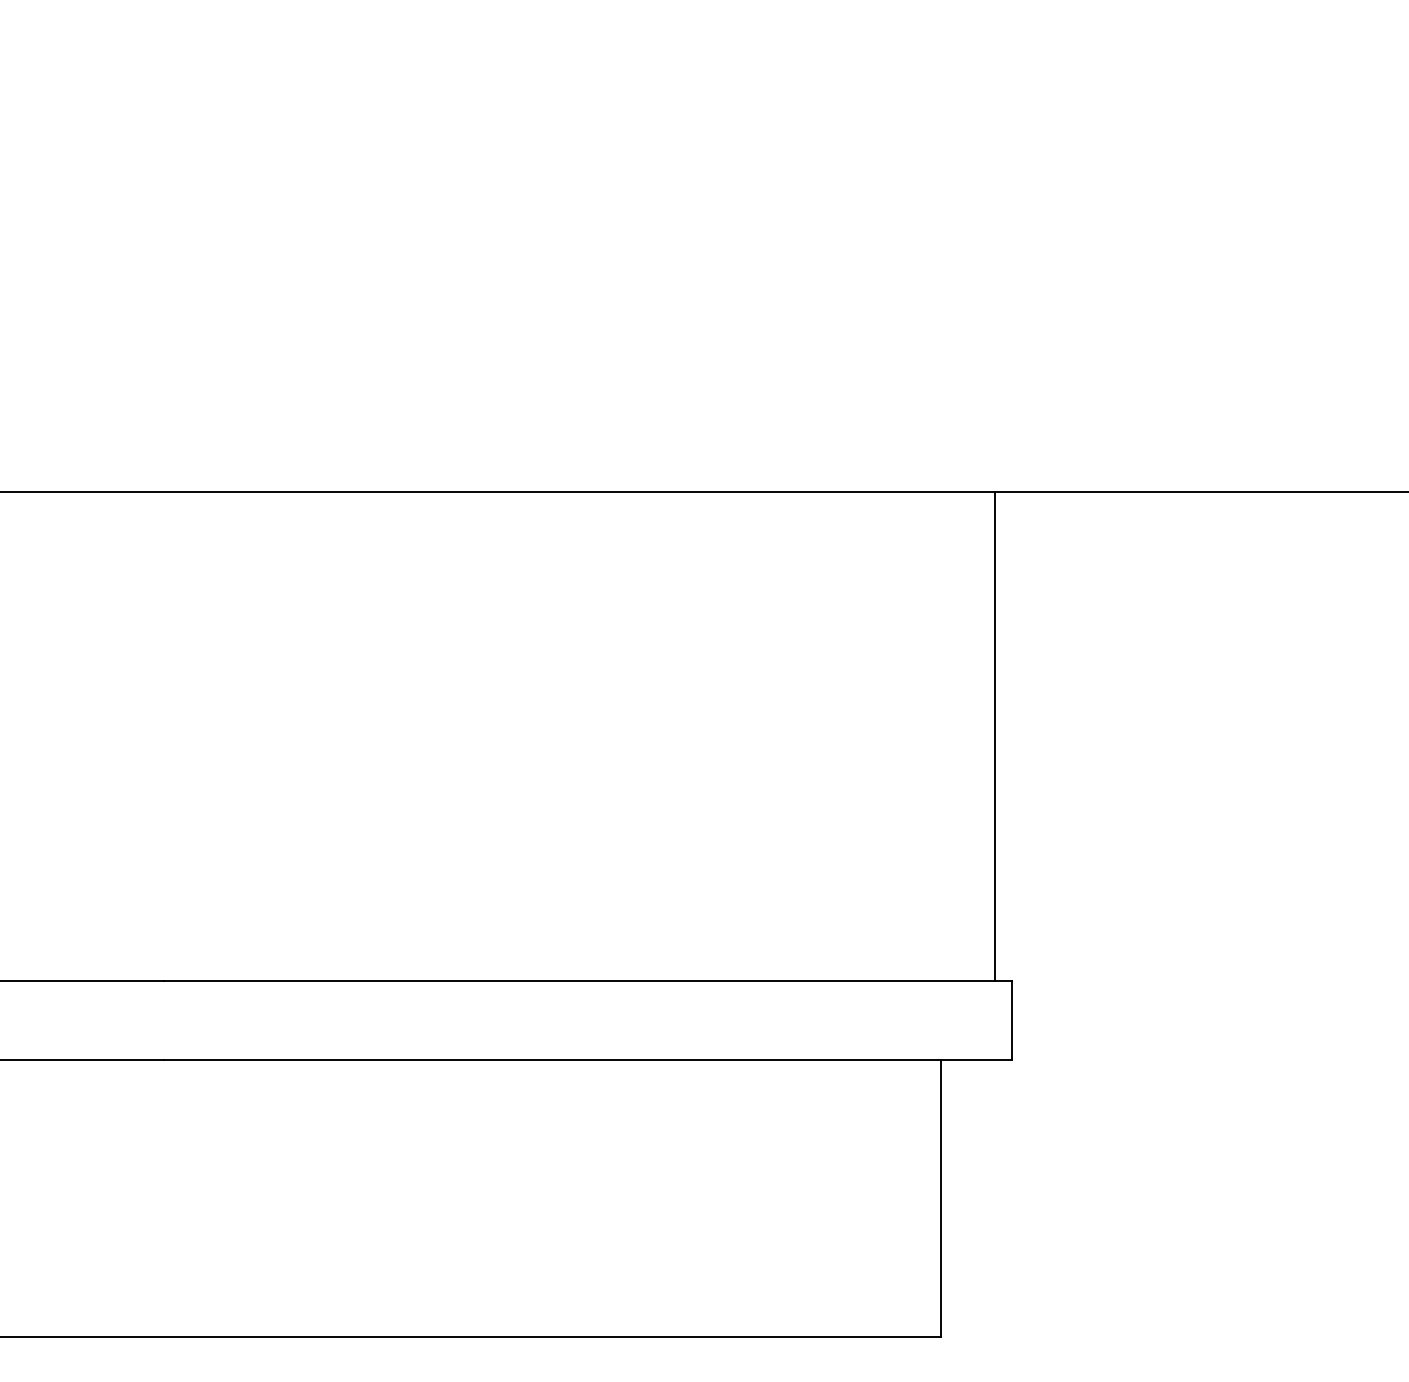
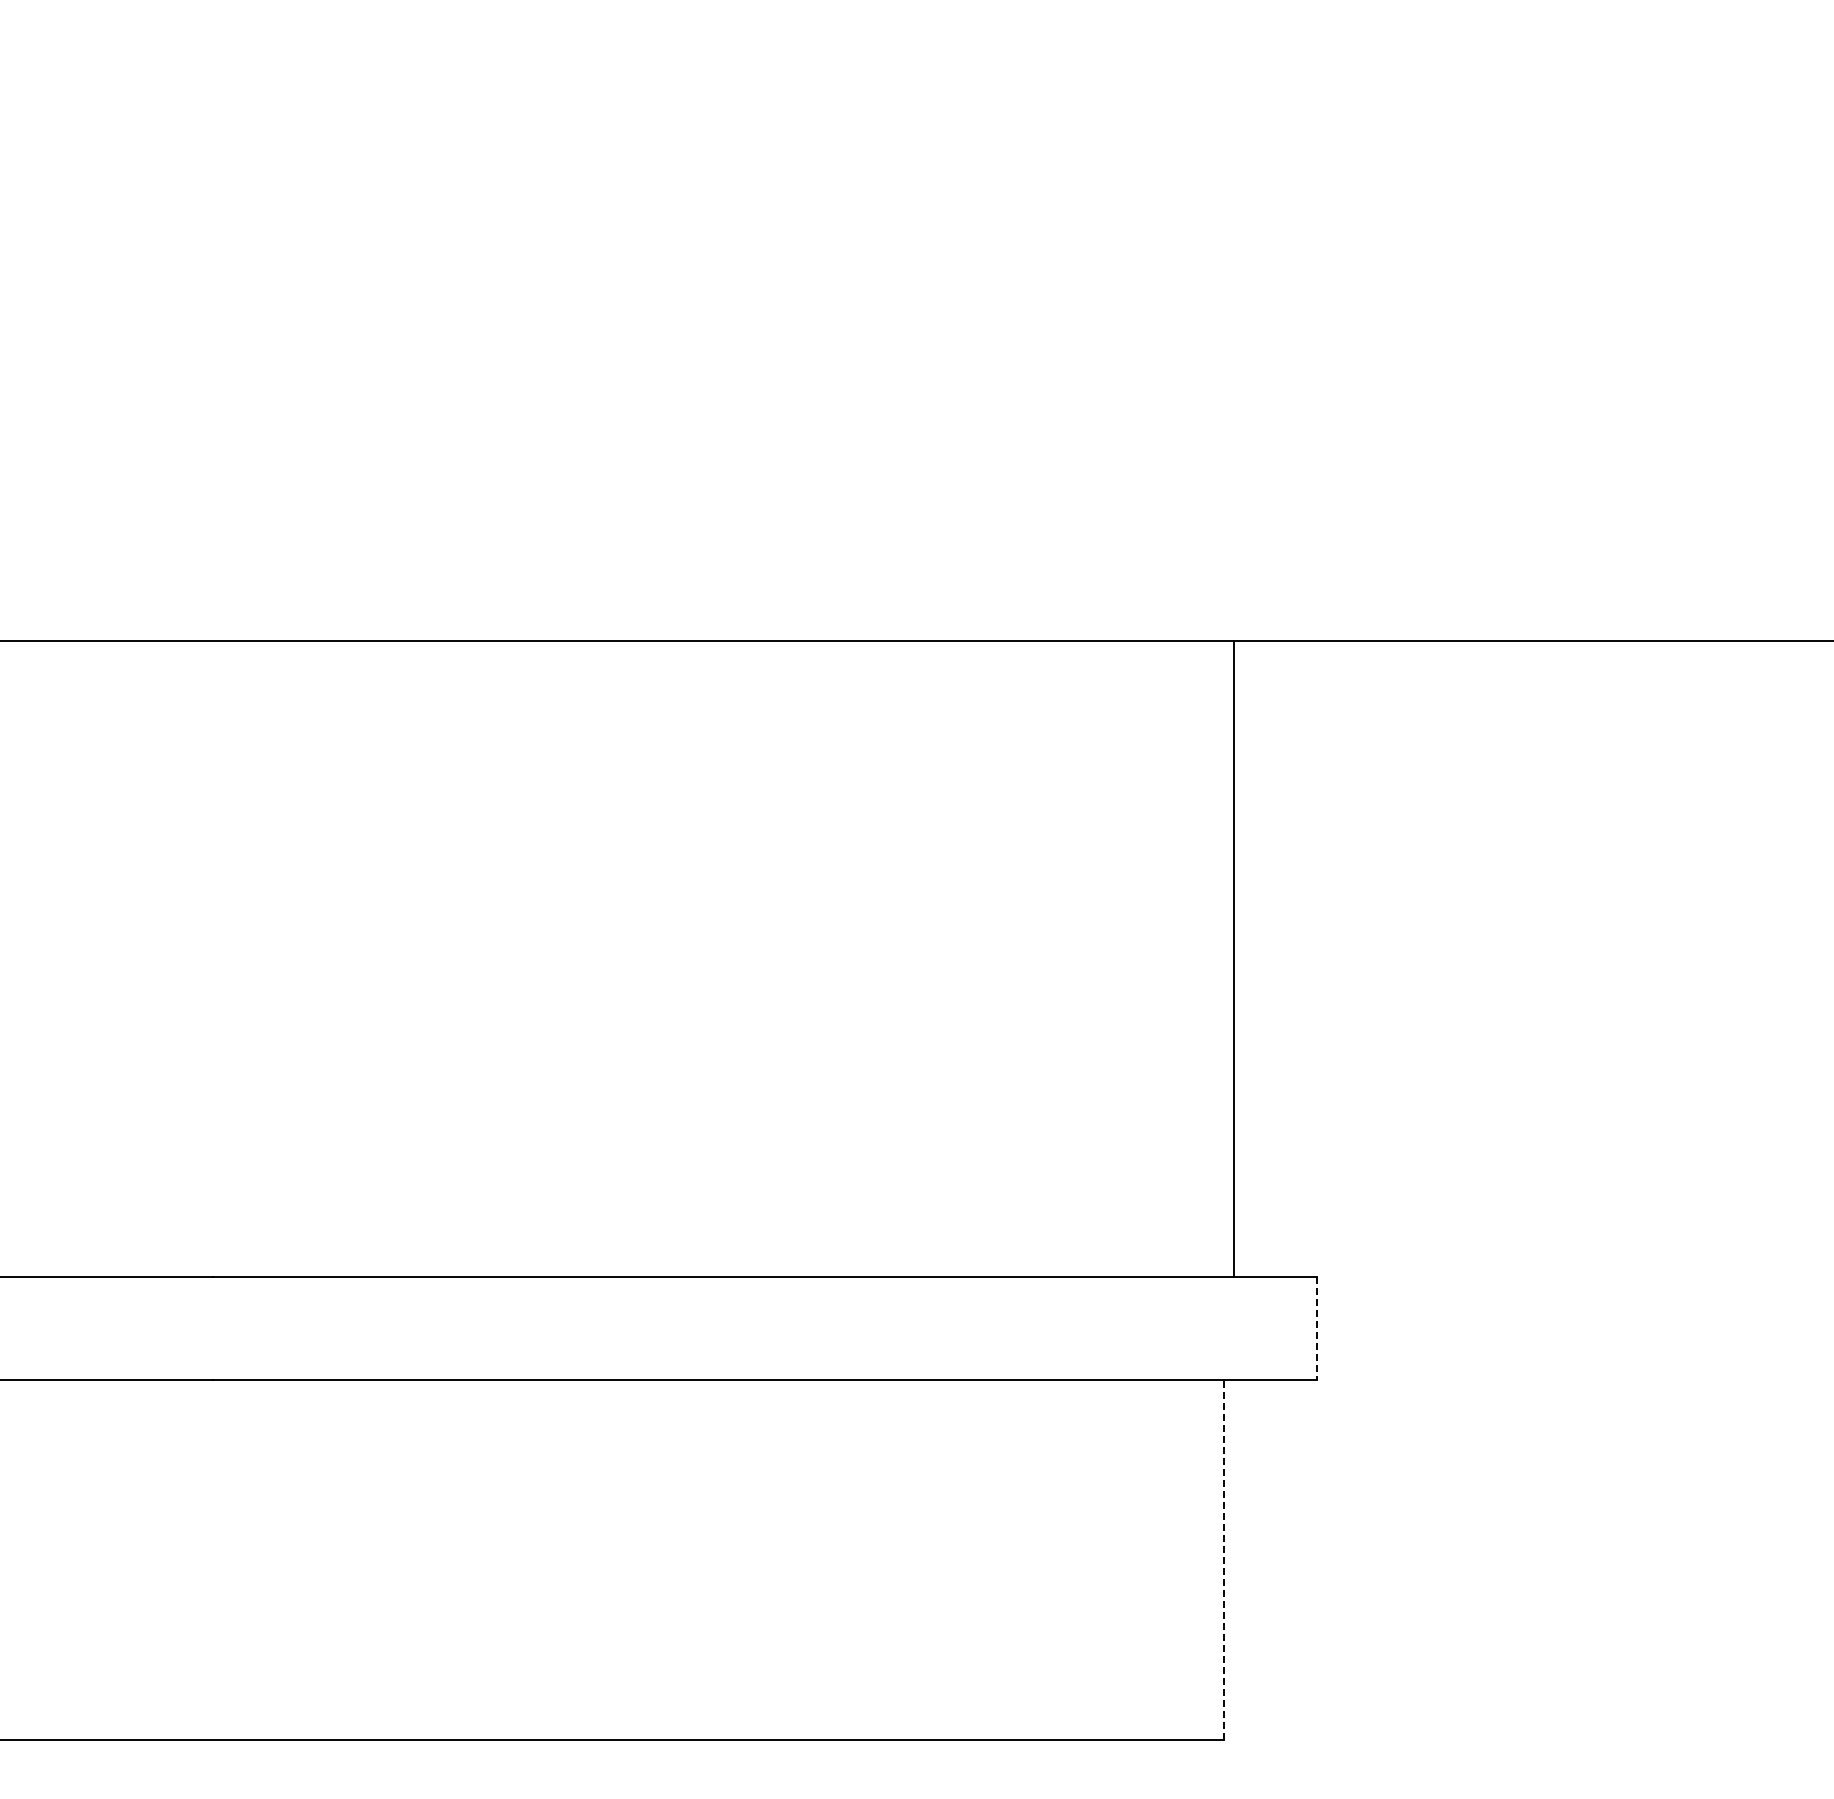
line: (994, 737) -> (1233, 959), moved
line: (1012, 1020) -> (1317, 1328), solid -> dashed
line: (940, 1198) -> (1224, 1559), solid -> dashed

